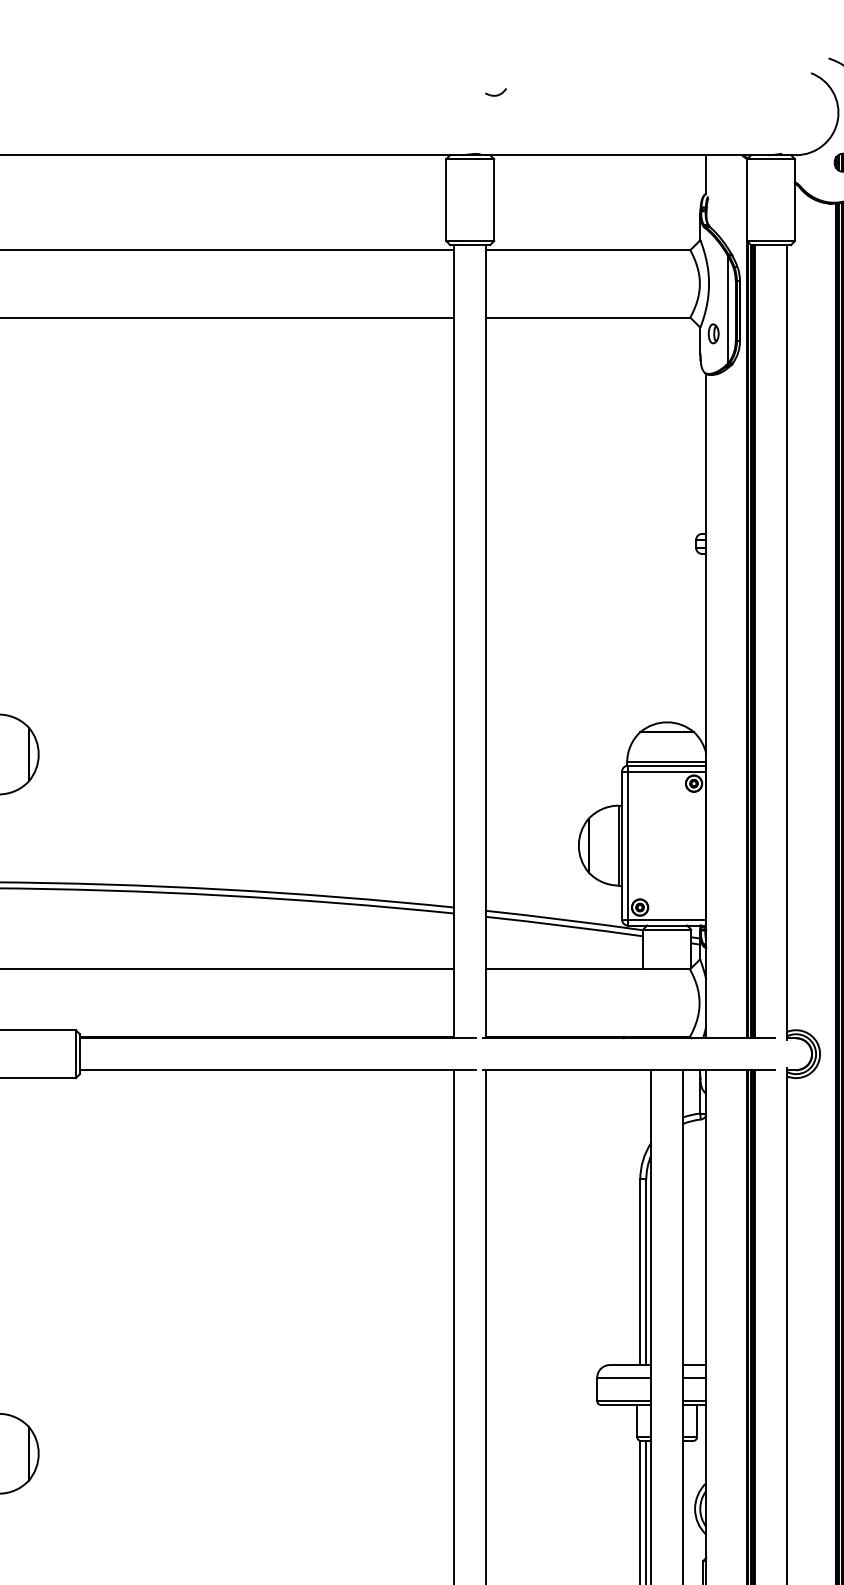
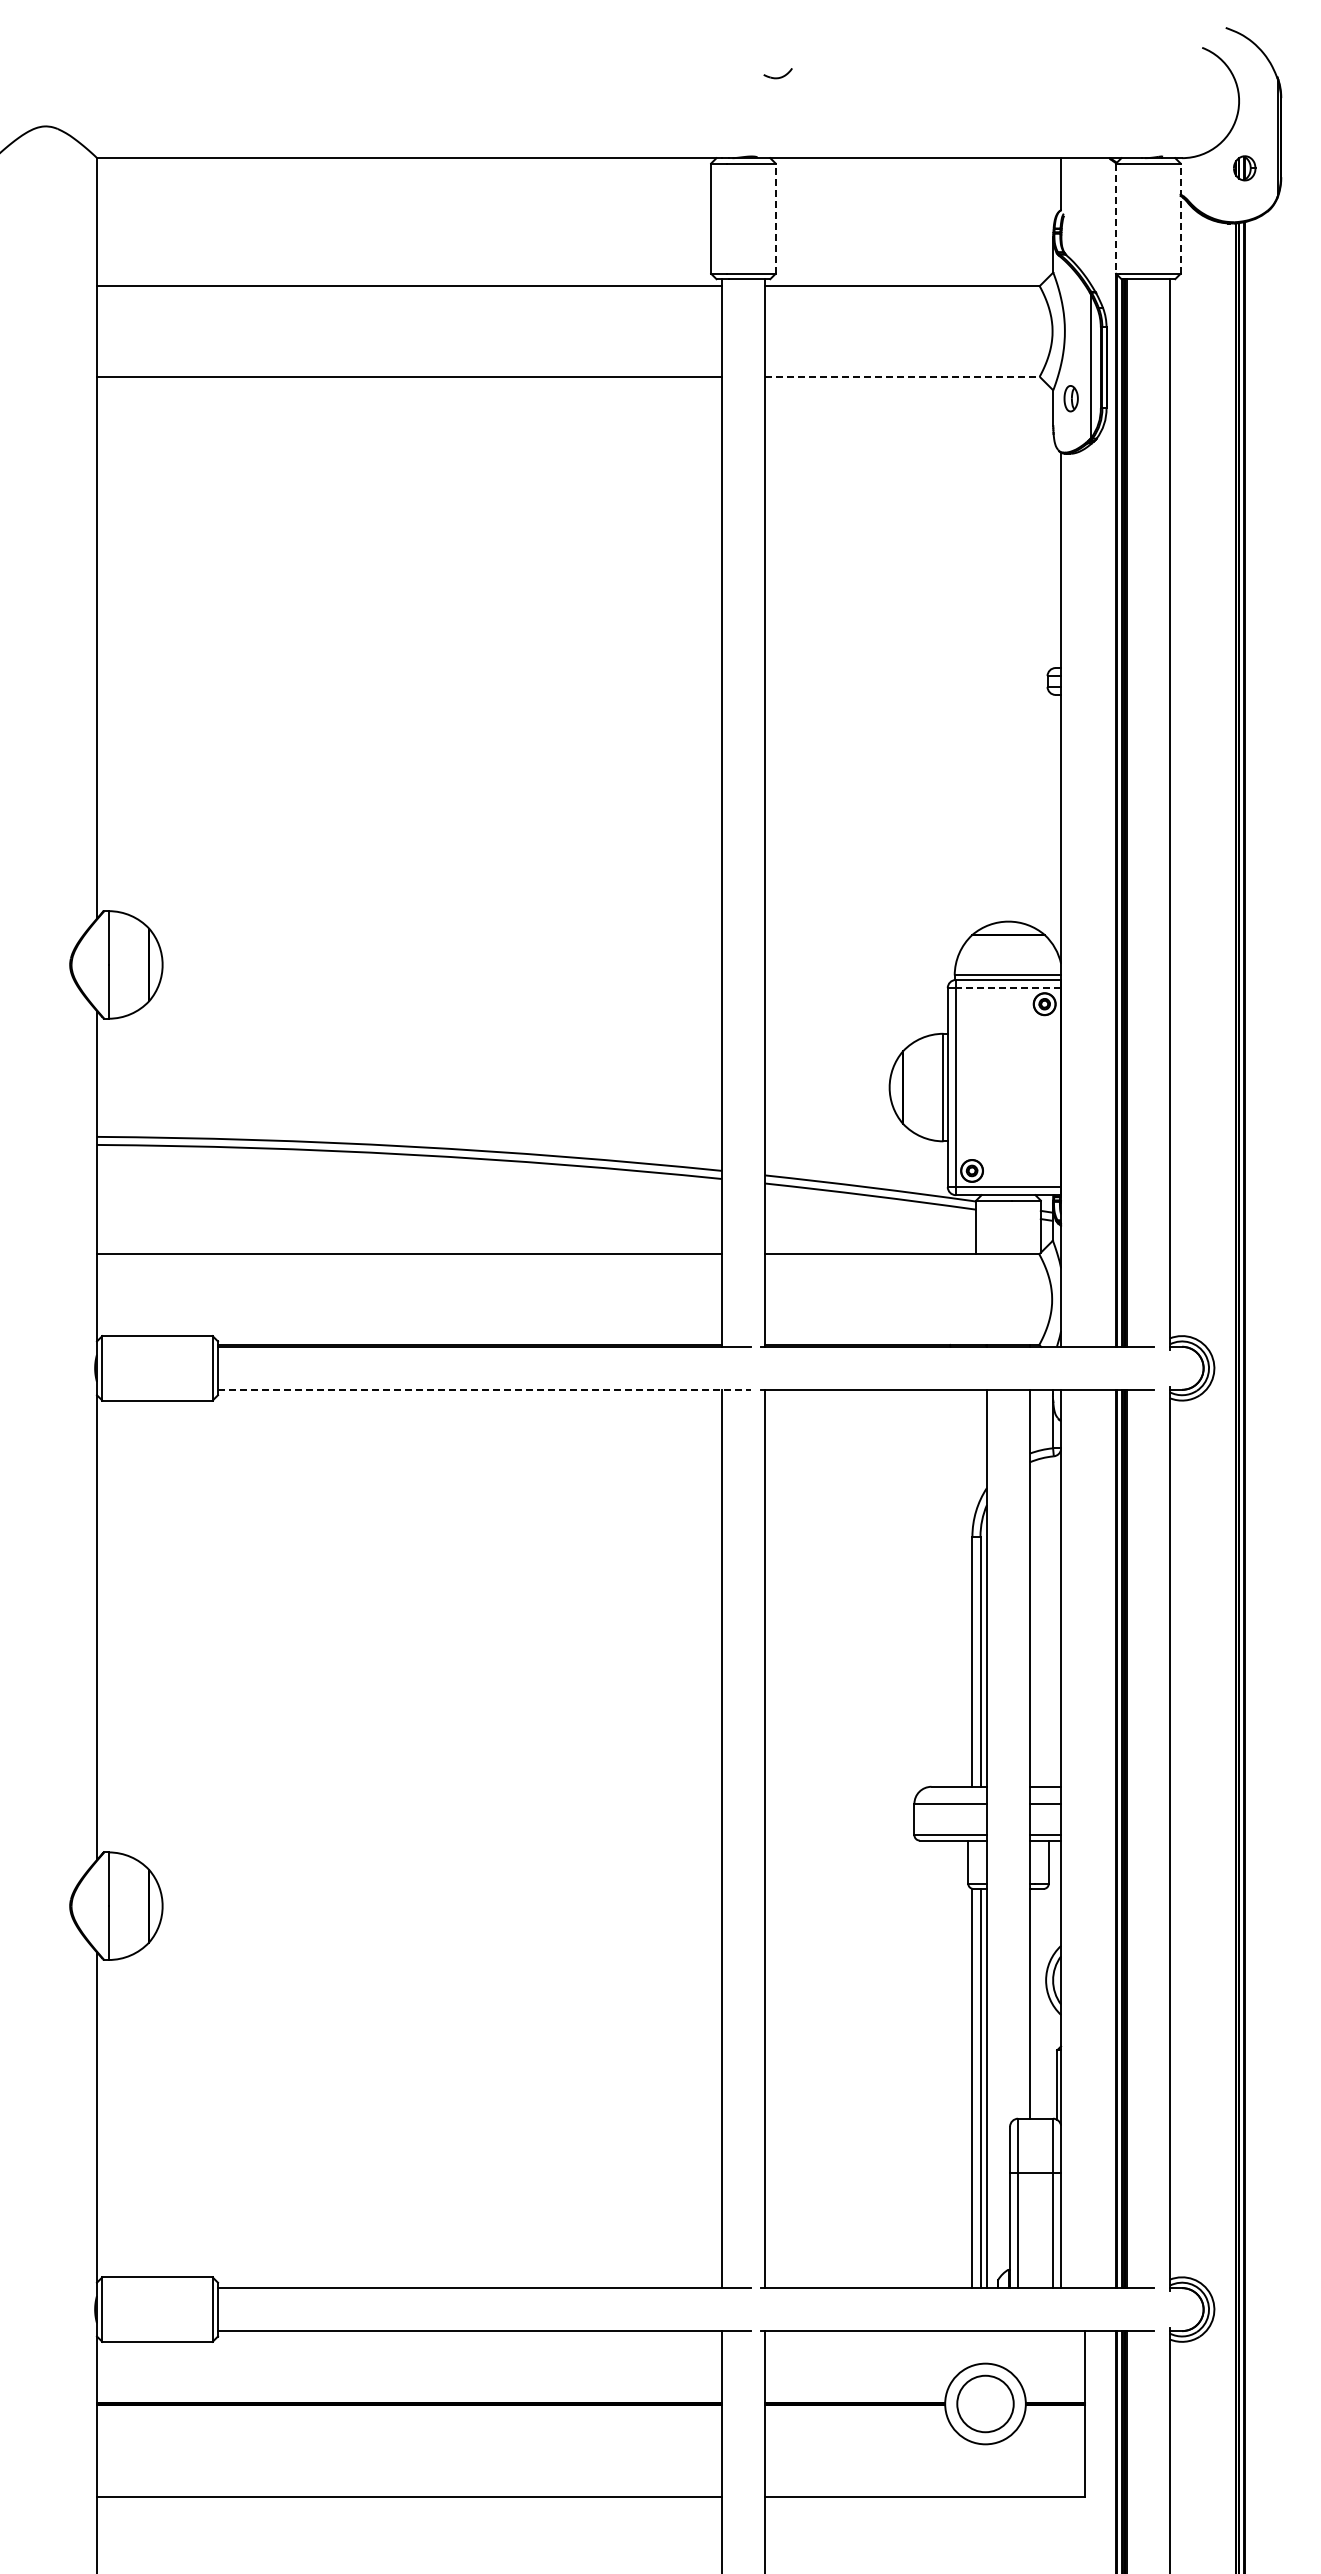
line: (494, 199) -> (775, 218), solid -> dashed
line: (794, 199) -> (1180, 218), solid -> dashed
line: (747, 200) -> (1116, 219), solid -> dashed
line: (588, 317) -> (902, 376), solid -> dashed
line: (667, 772) -> (1008, 988), solid -> dashed
line: (277, 1069) -> (484, 1389), solid -> dashed

